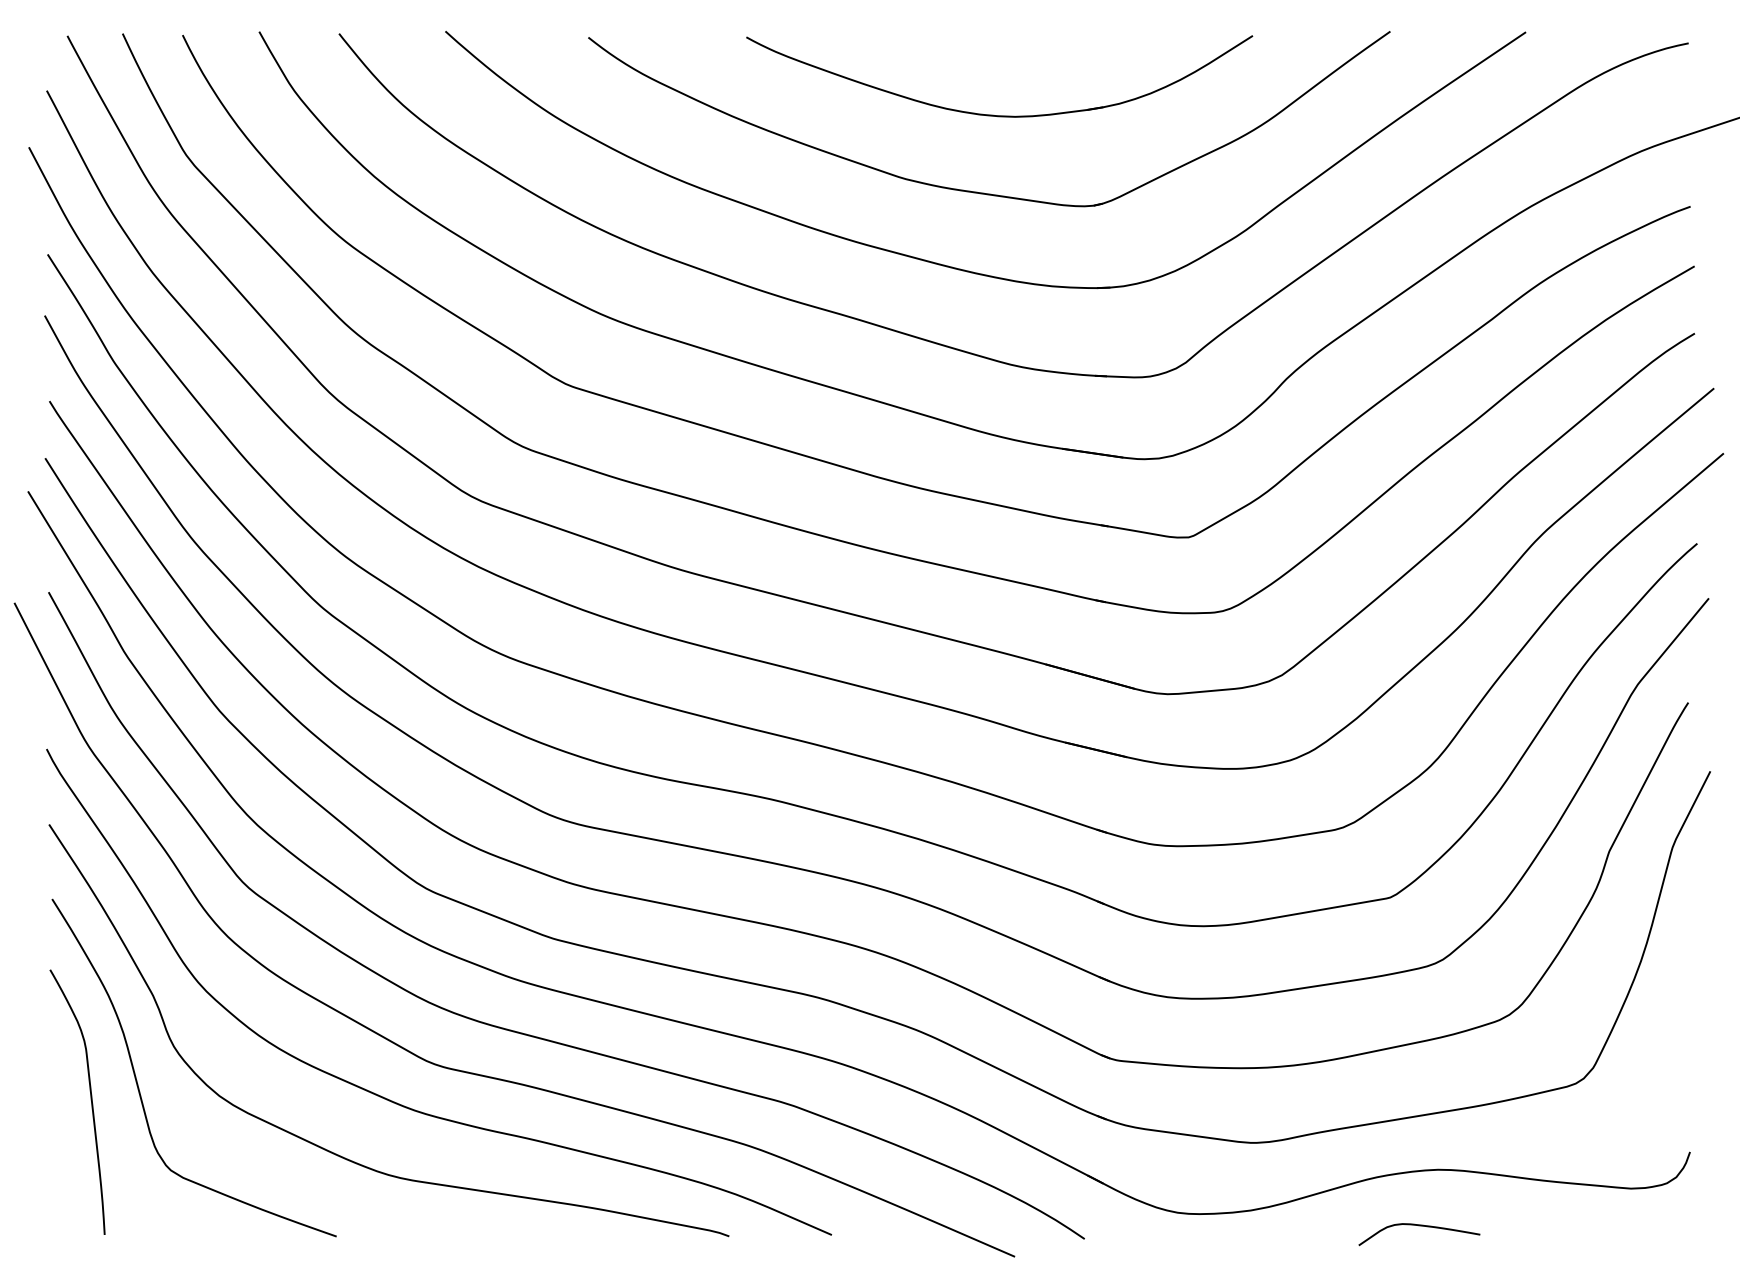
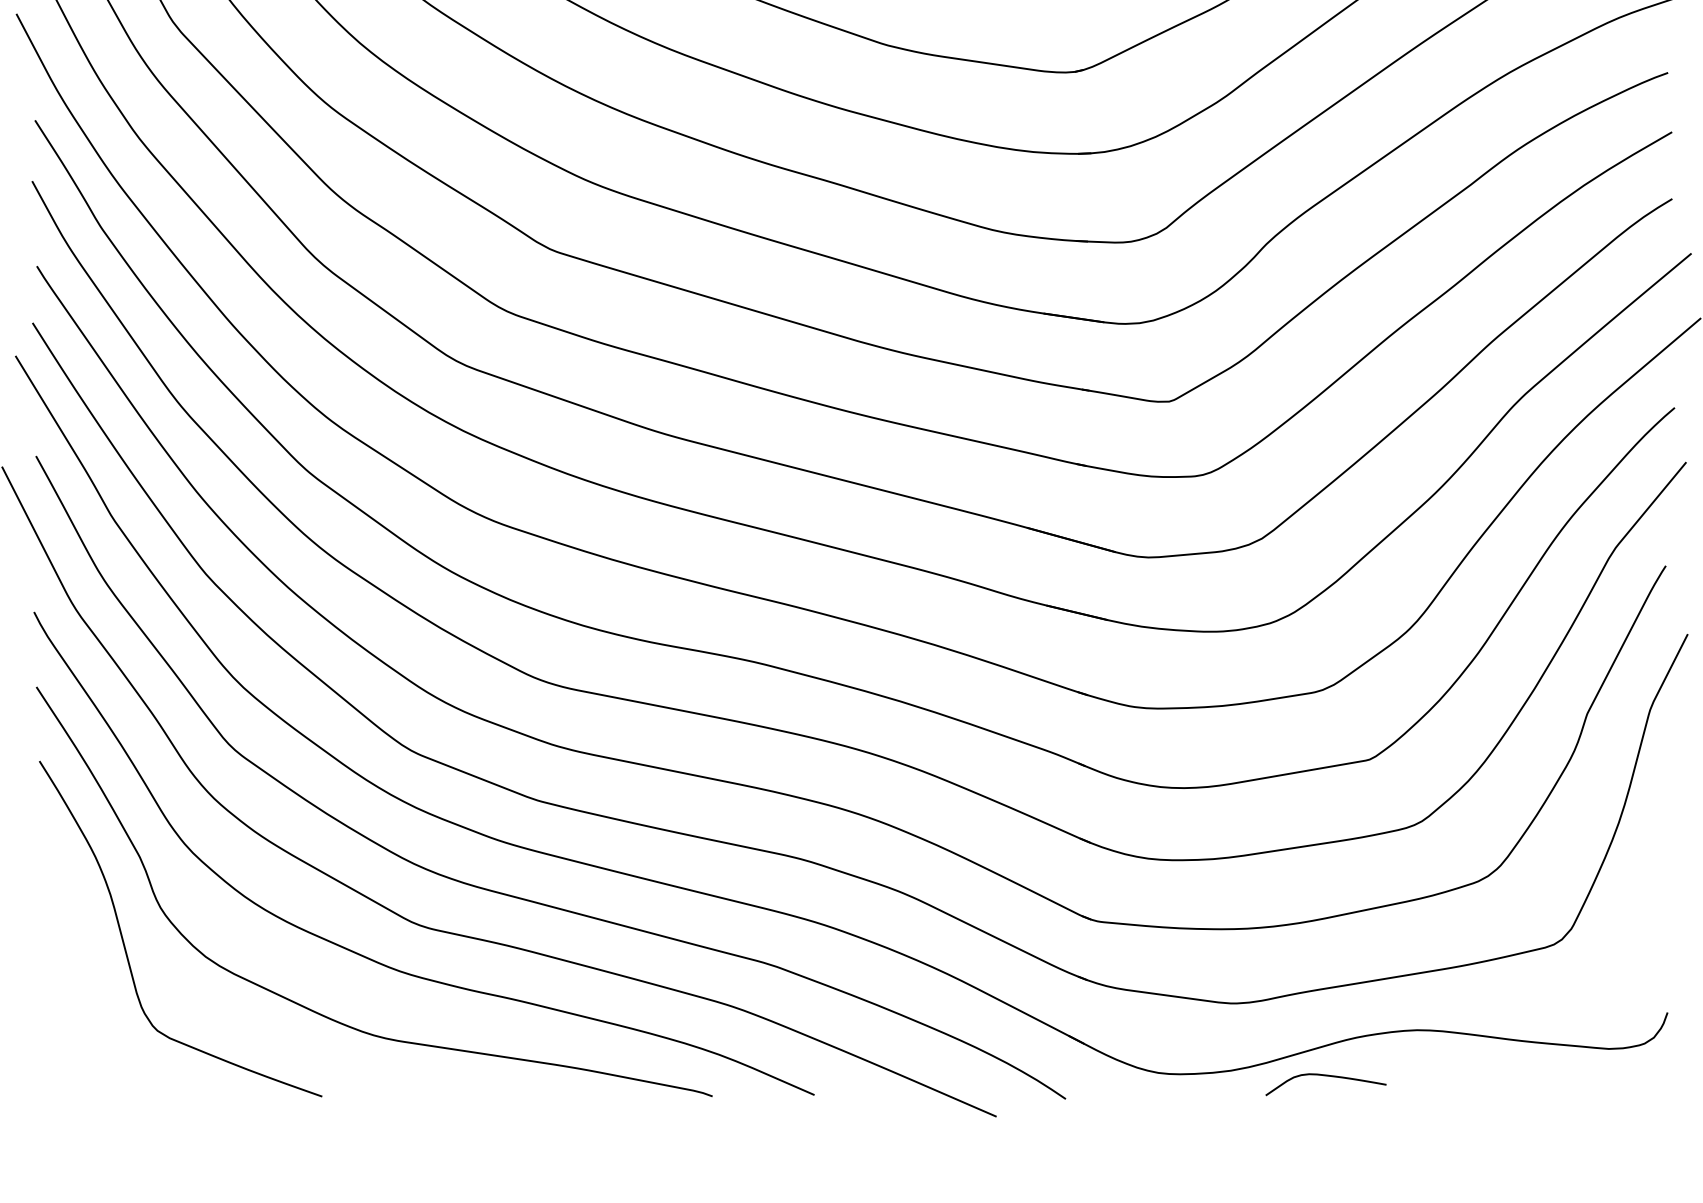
curve: (90, 1100) -> (77, 961), removed
curve: (1419, 1226) -> (1326, 1076), moved

